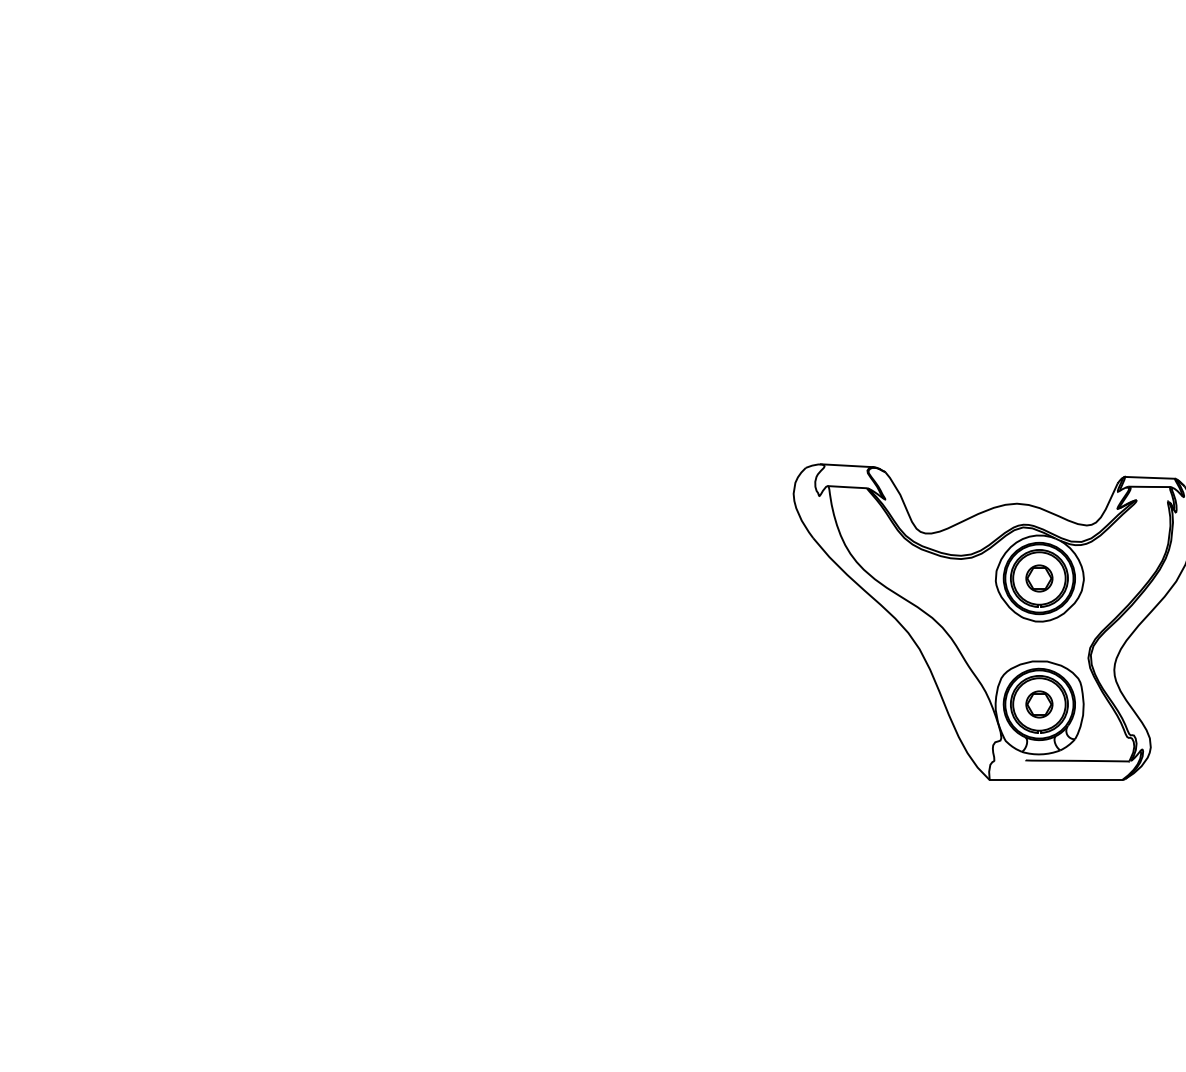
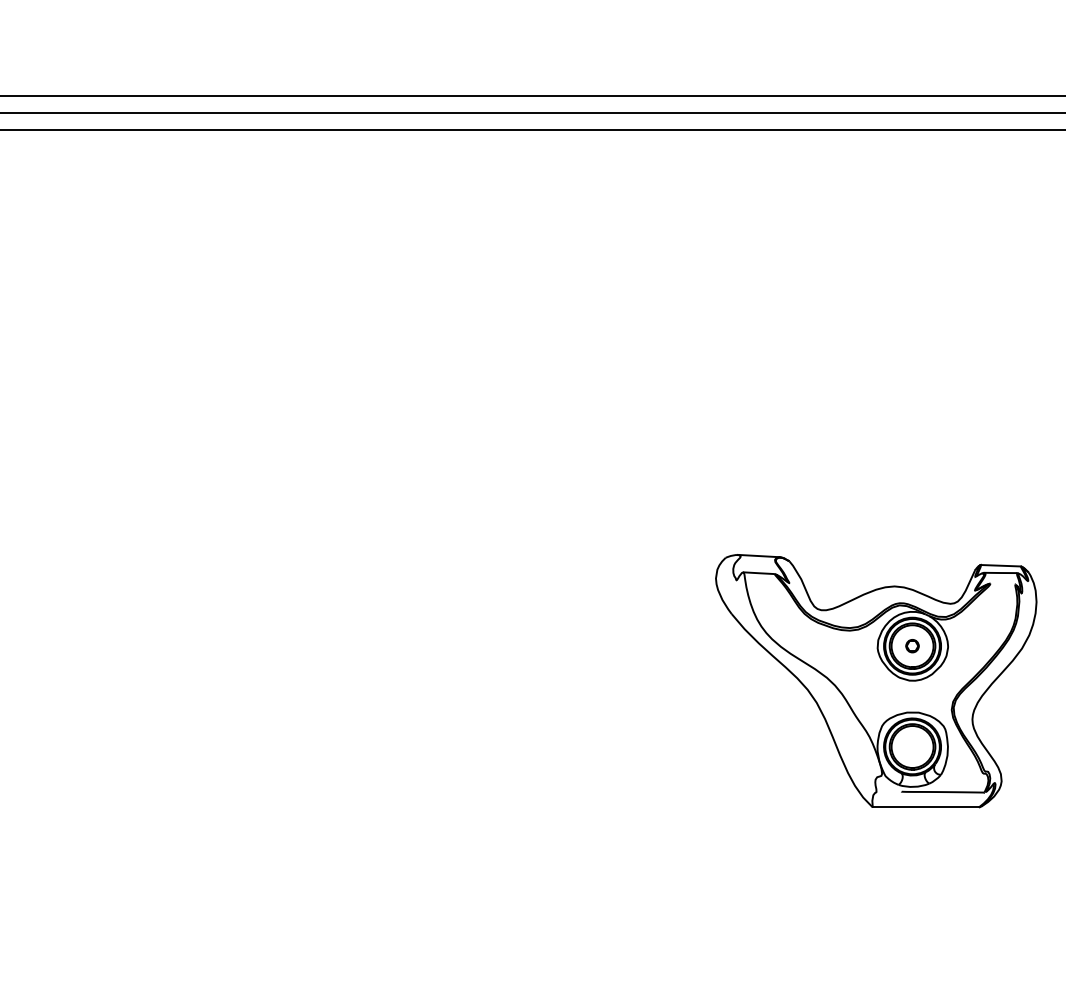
part: (1039, 577) -> (912, 645), size x0.6
part: (1039, 703) -> (912, 746), removed

